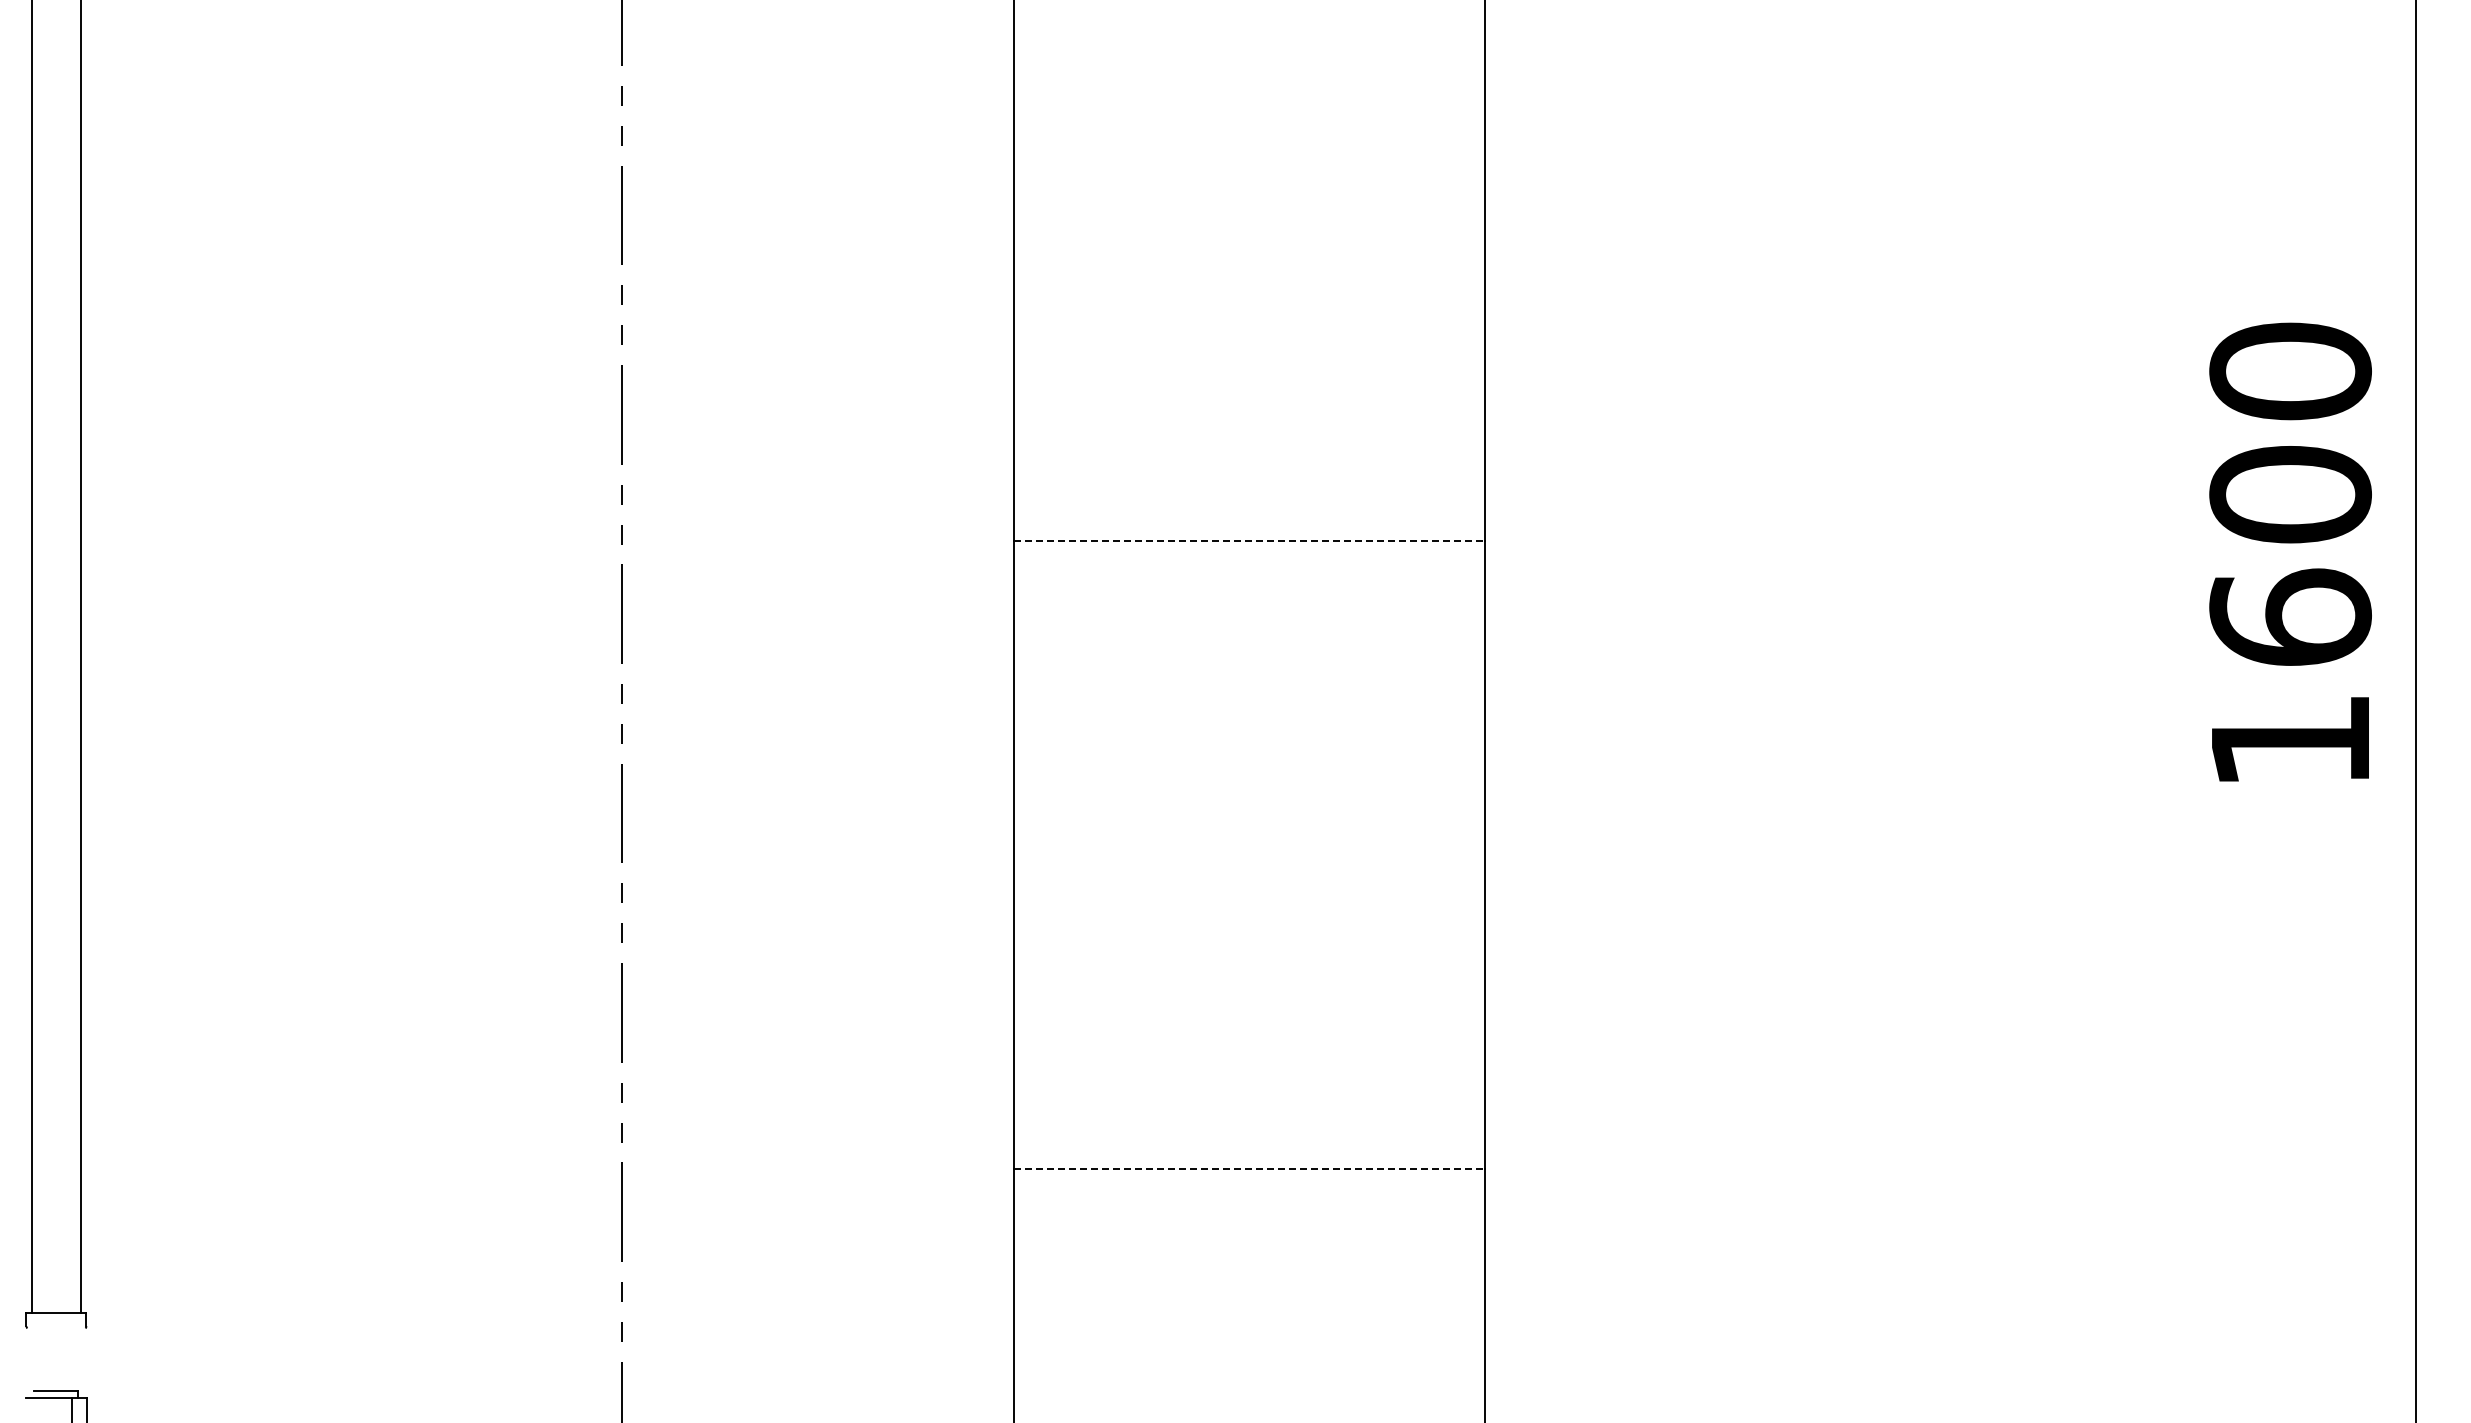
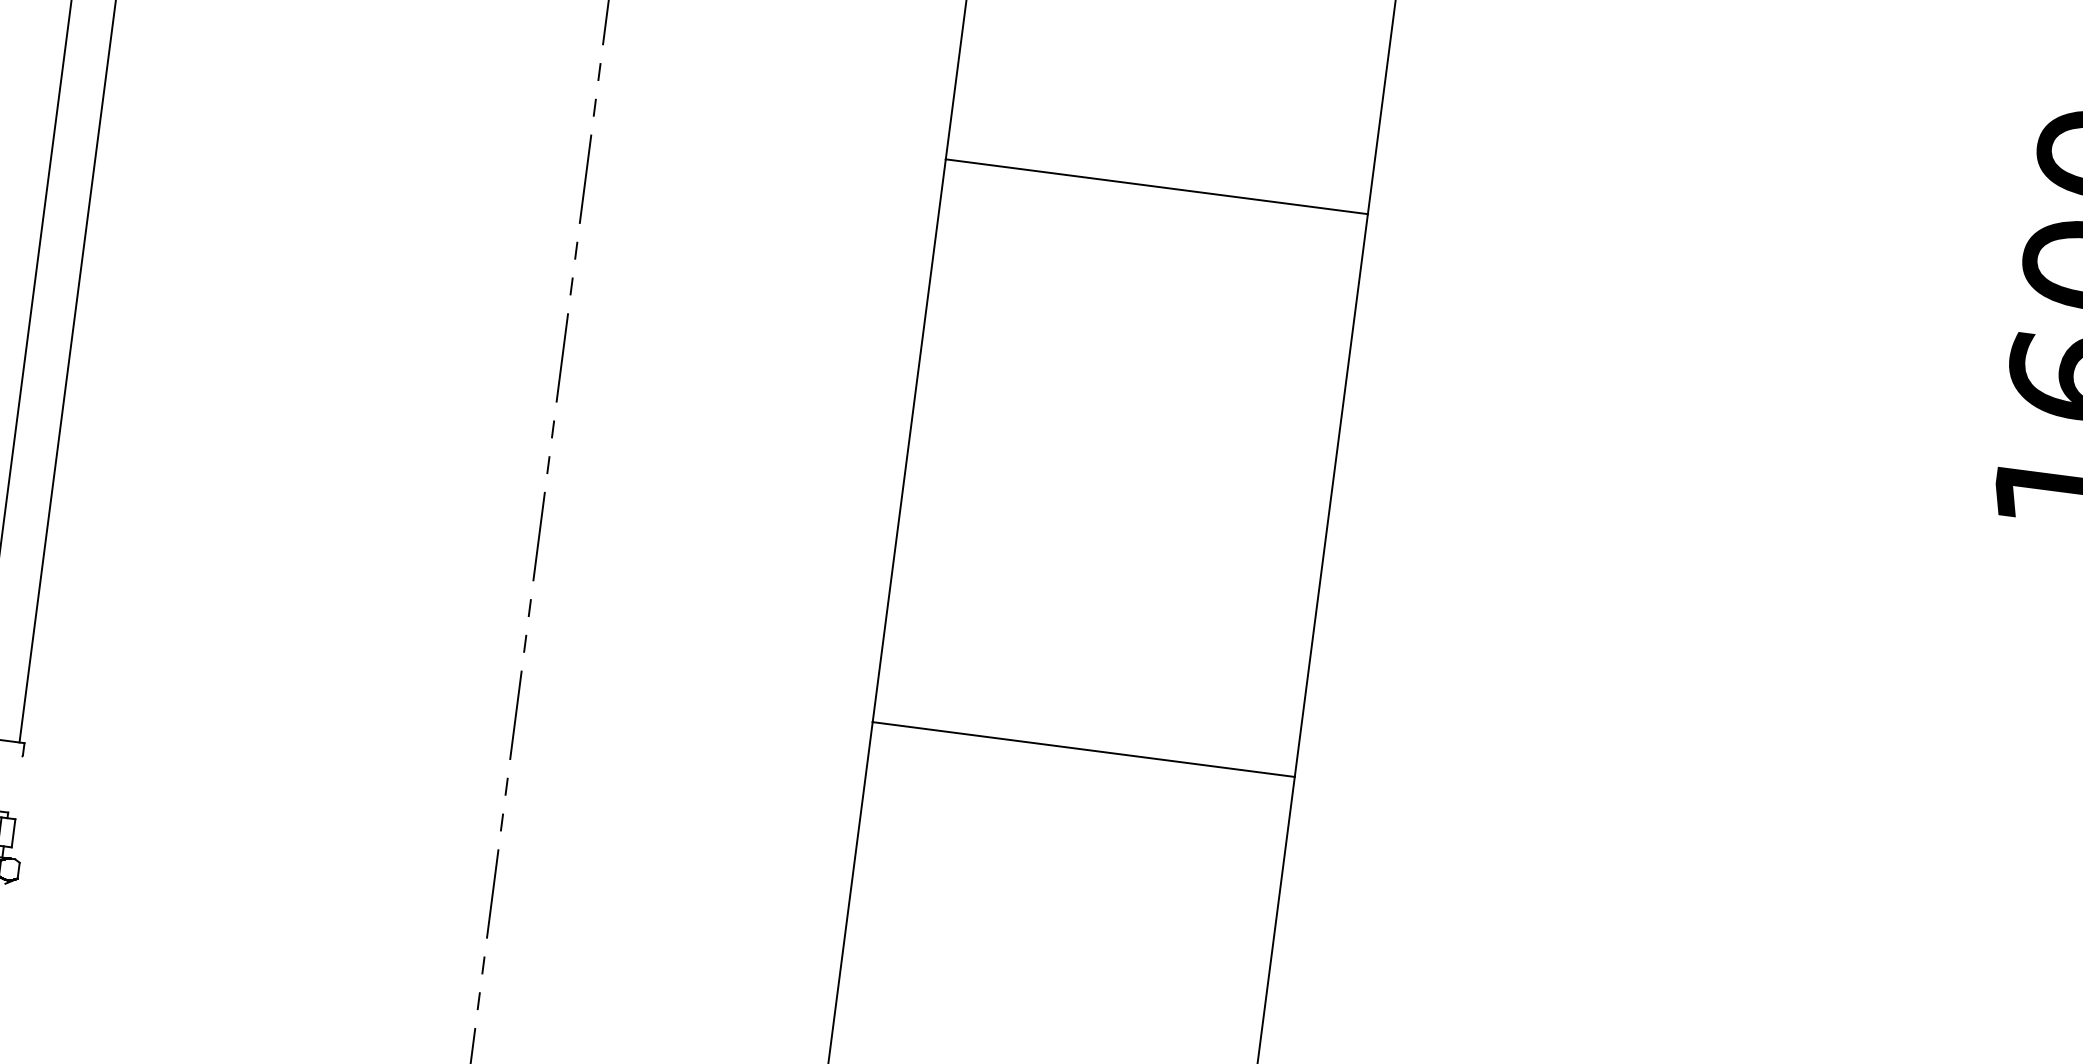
line: (1249, 541) -> (1156, 187), dashed -> solid
line: (1249, 1168) -> (1083, 749), dashed -> solid

